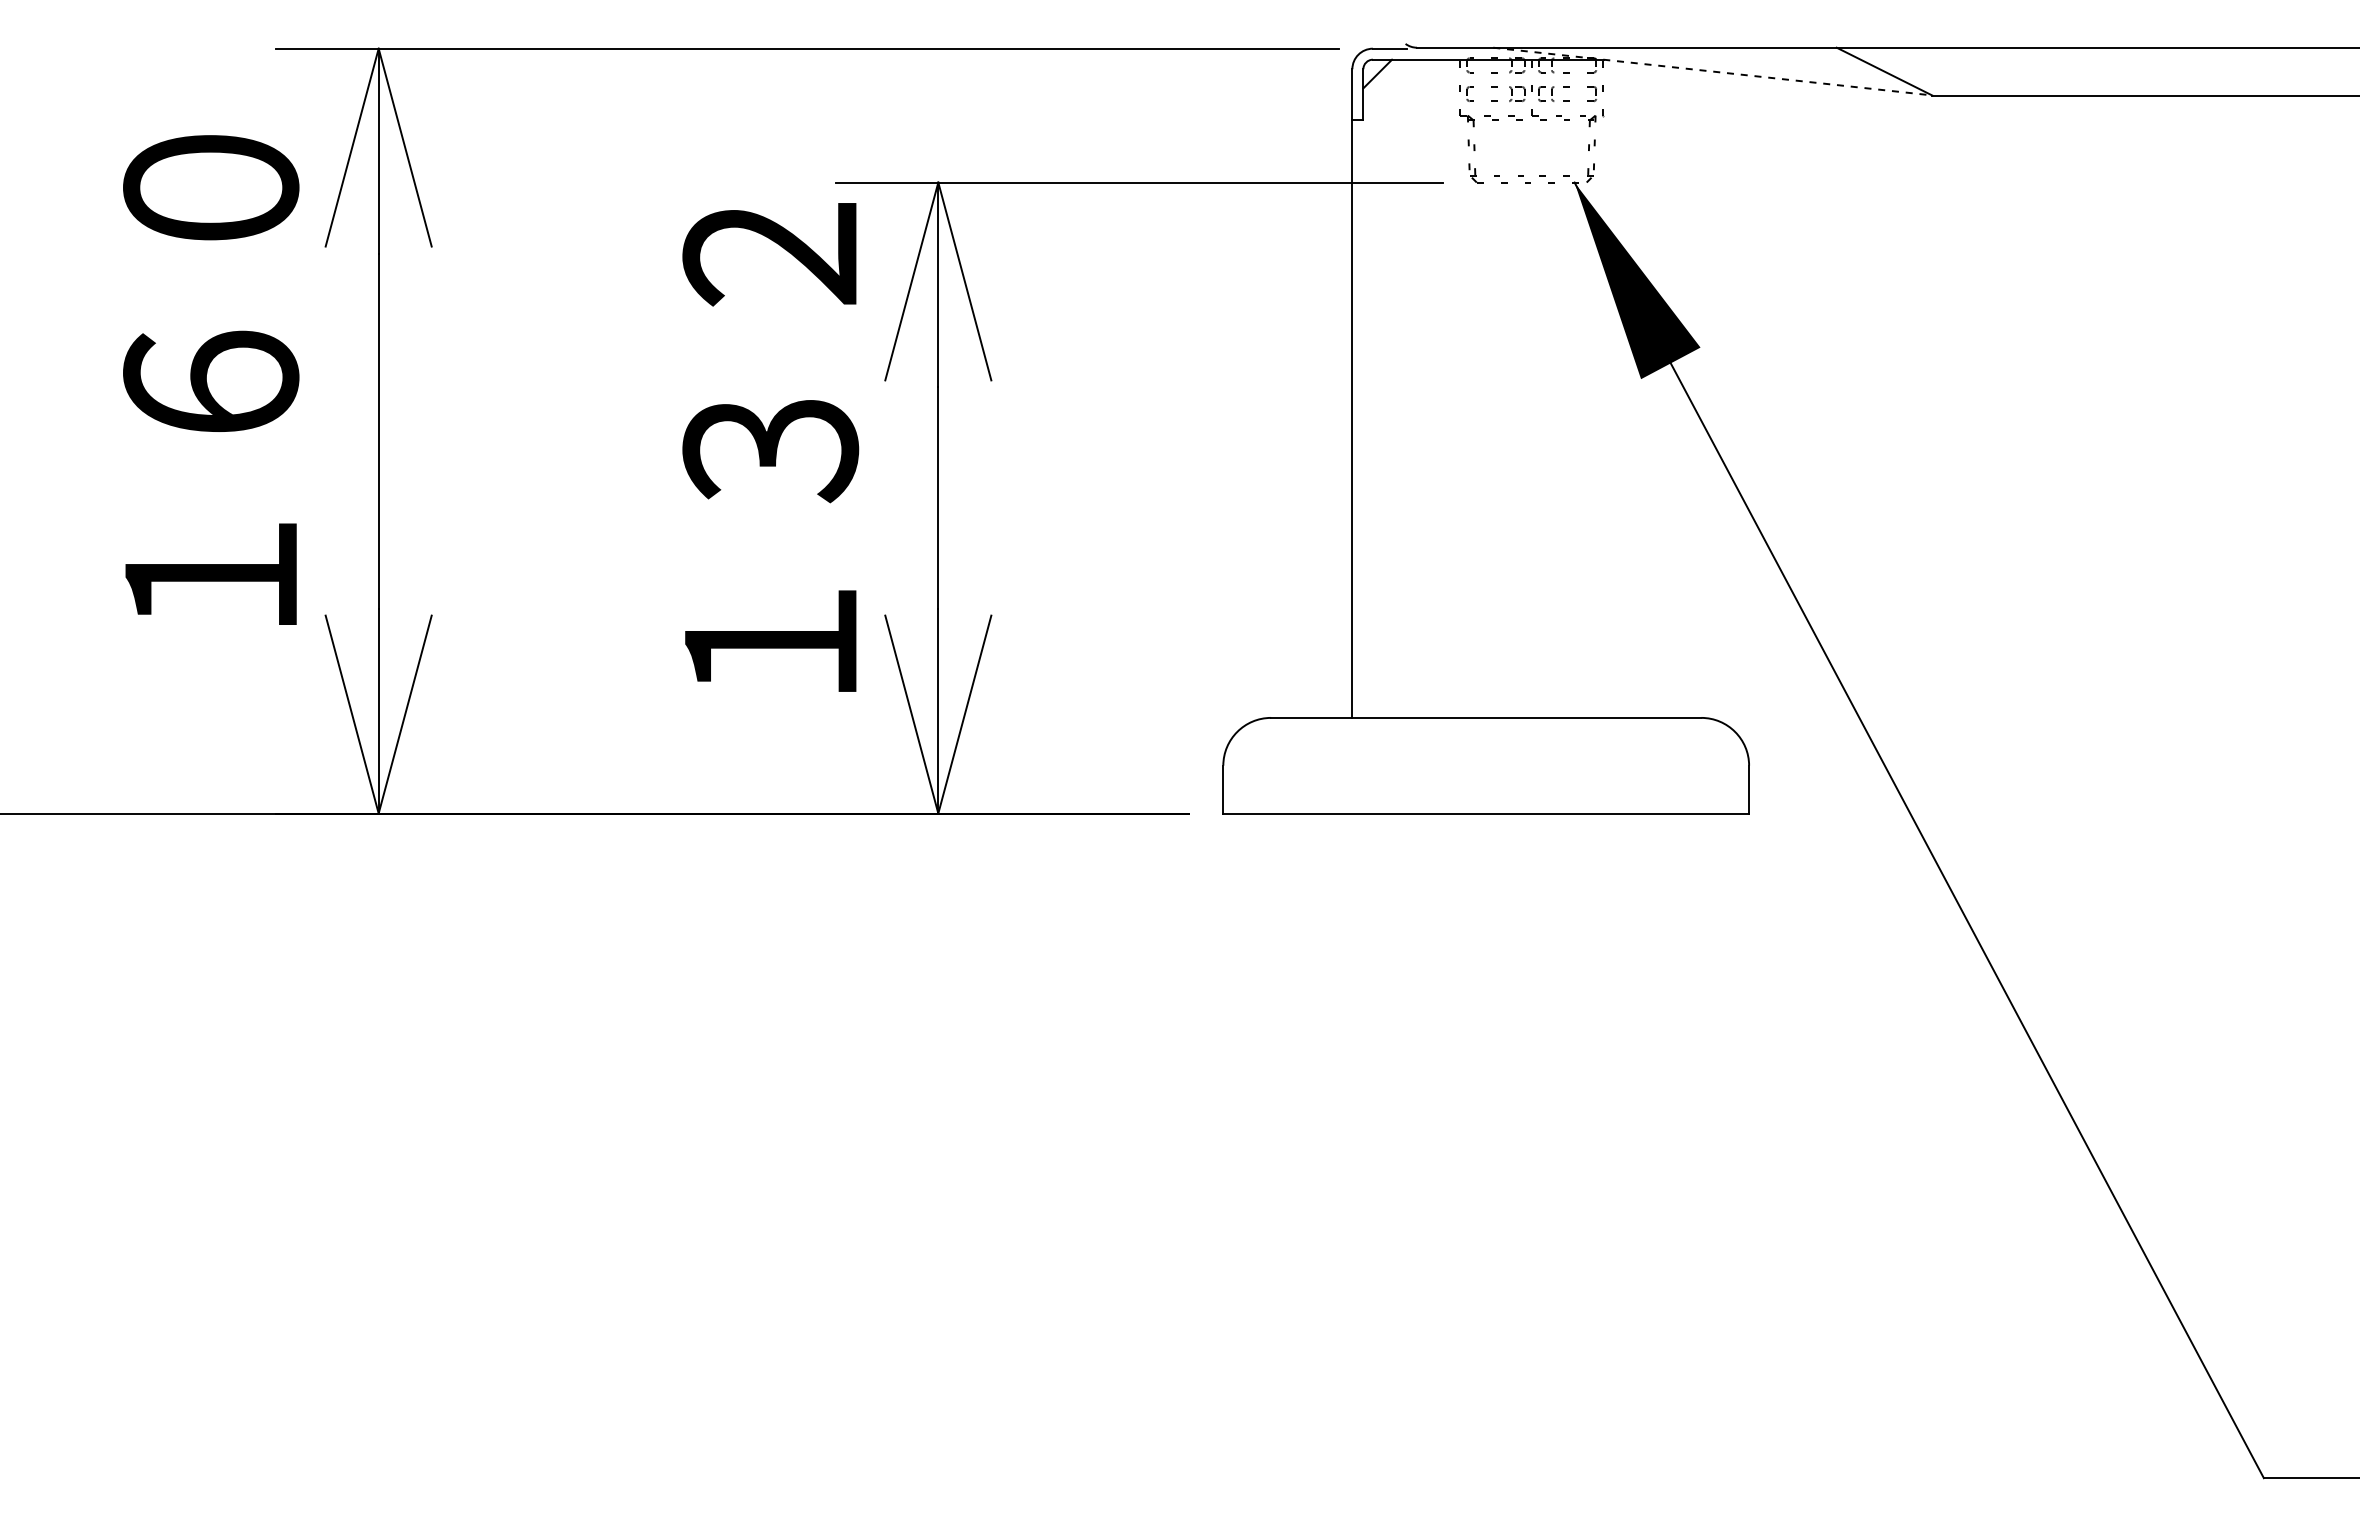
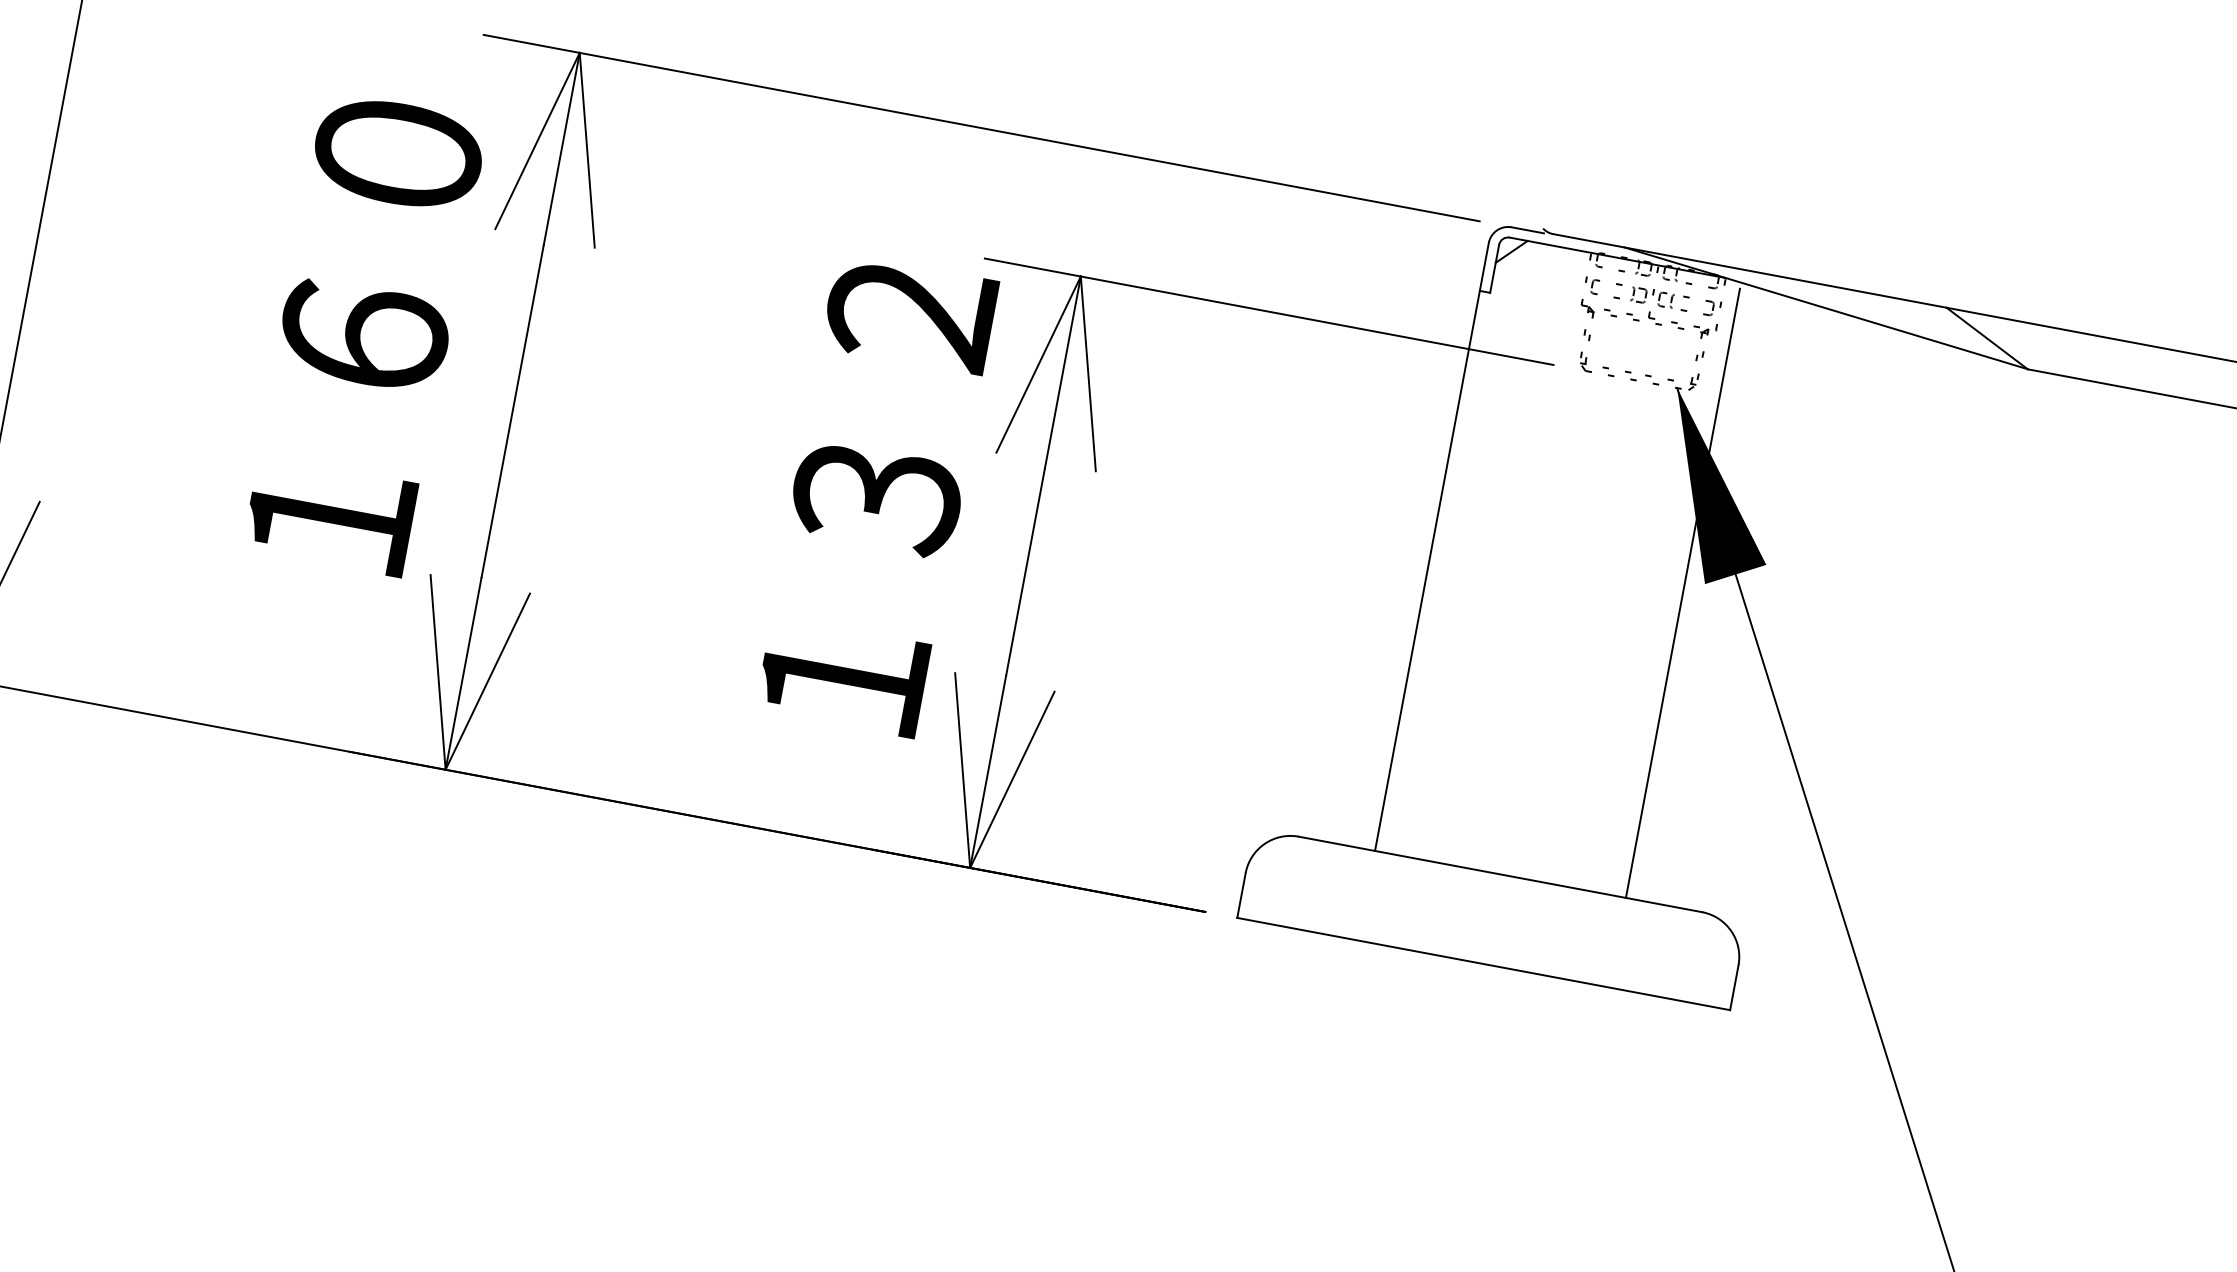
line: (1712, 71) -> (1825, 308), dashed -> solid
line: (1620, 392) -> (1683, 592), added

